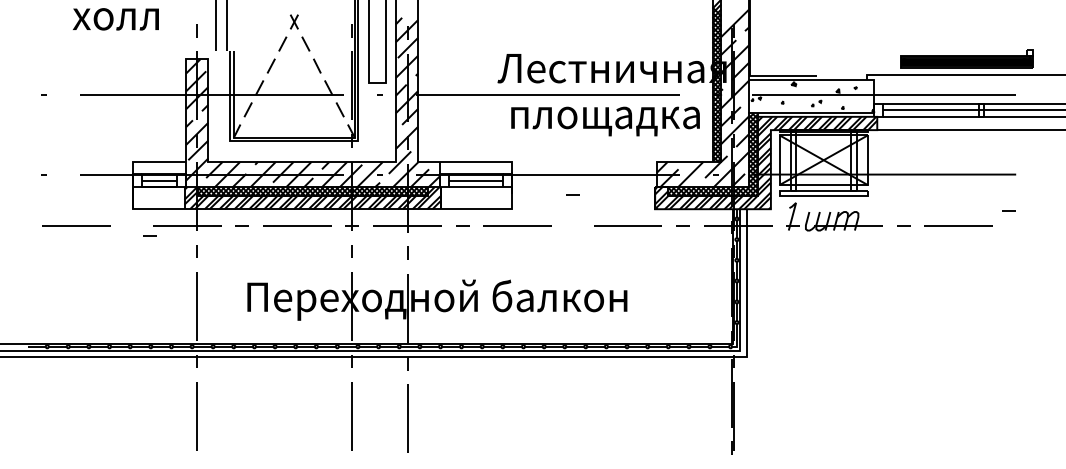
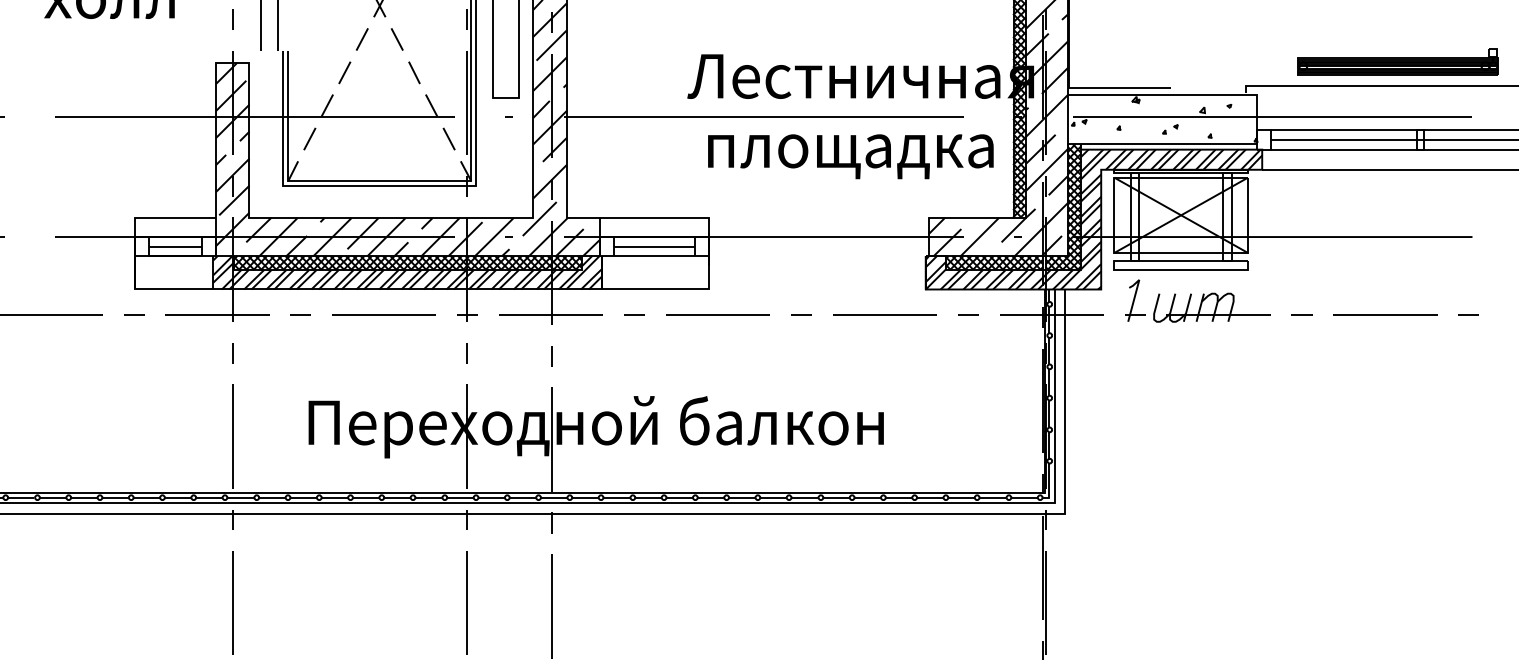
line: (572, 194) -> (800, 314), moved
line: (1008, 210) -> (1468, 314), moved
line: (149, 235) -> (133, 314), moved

